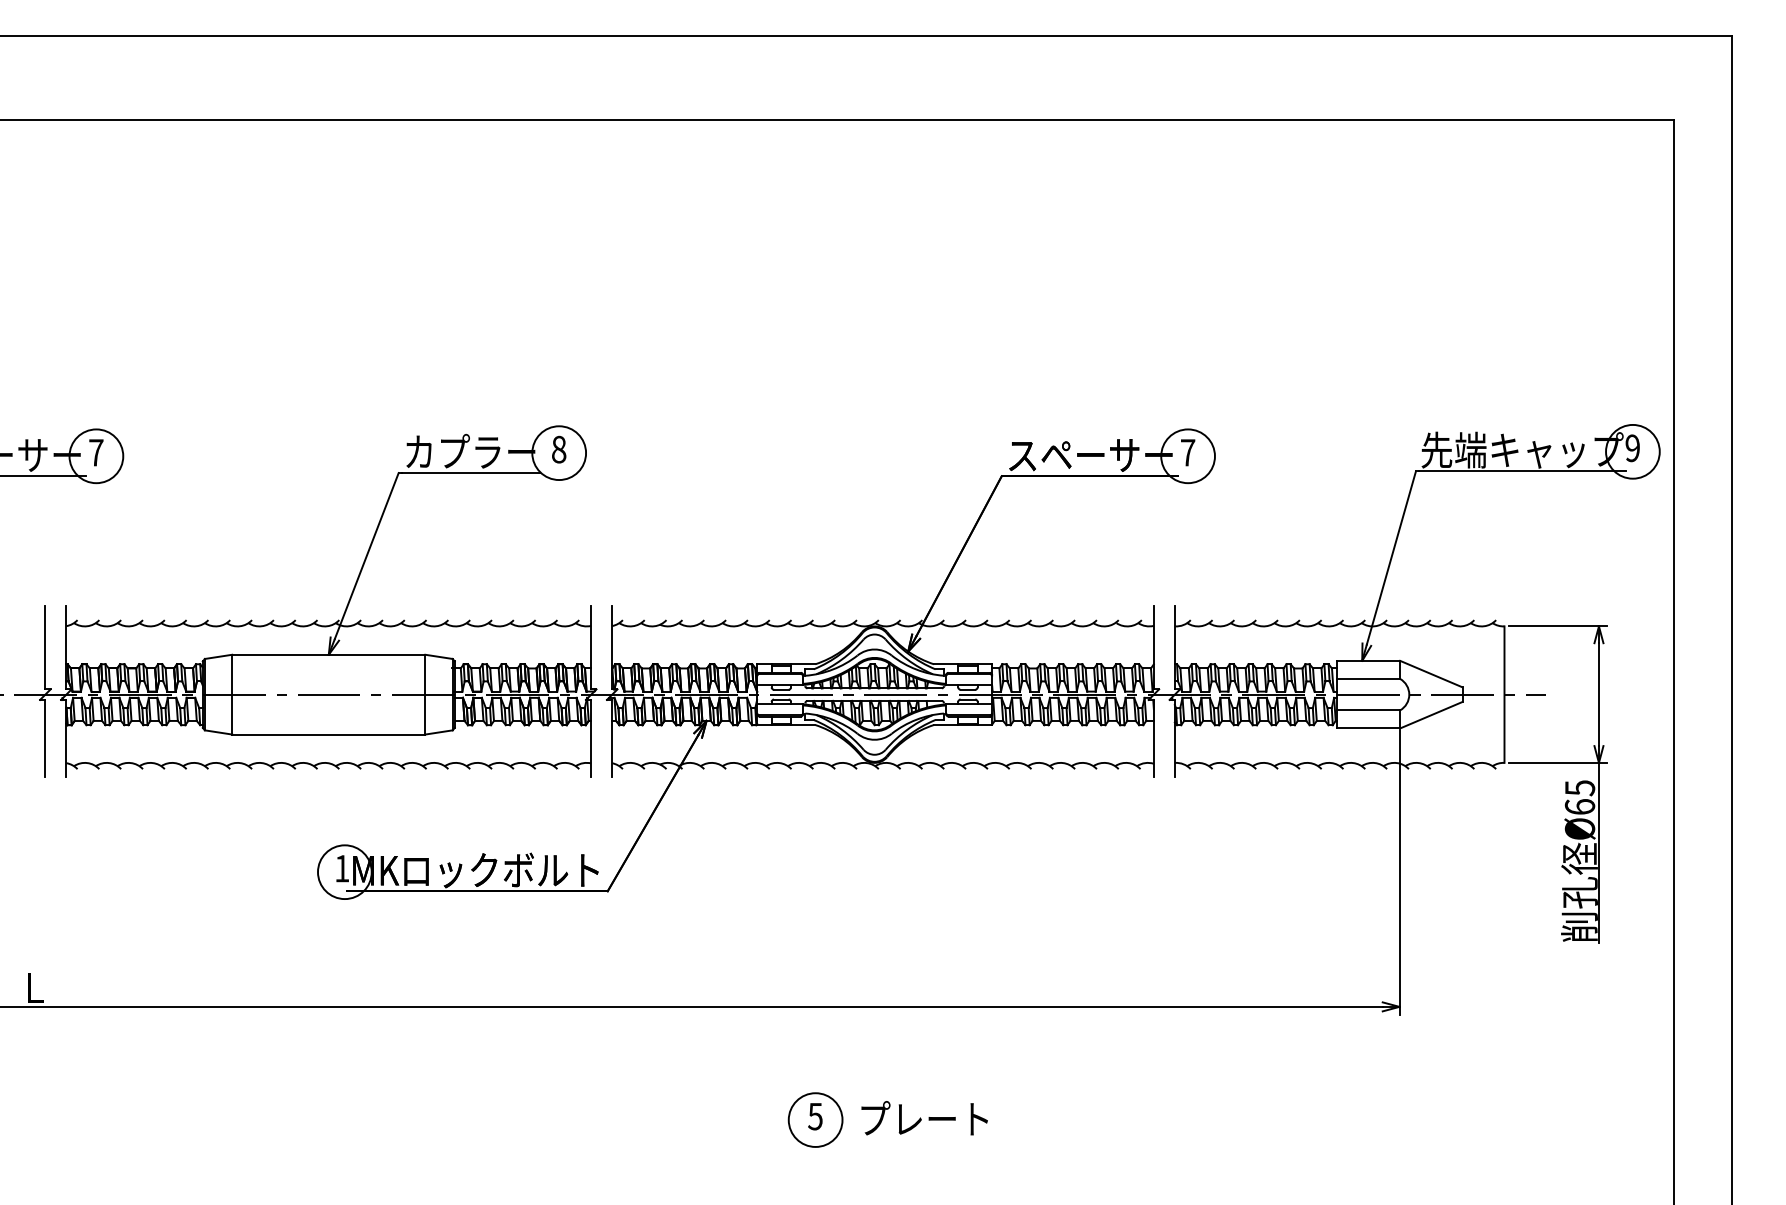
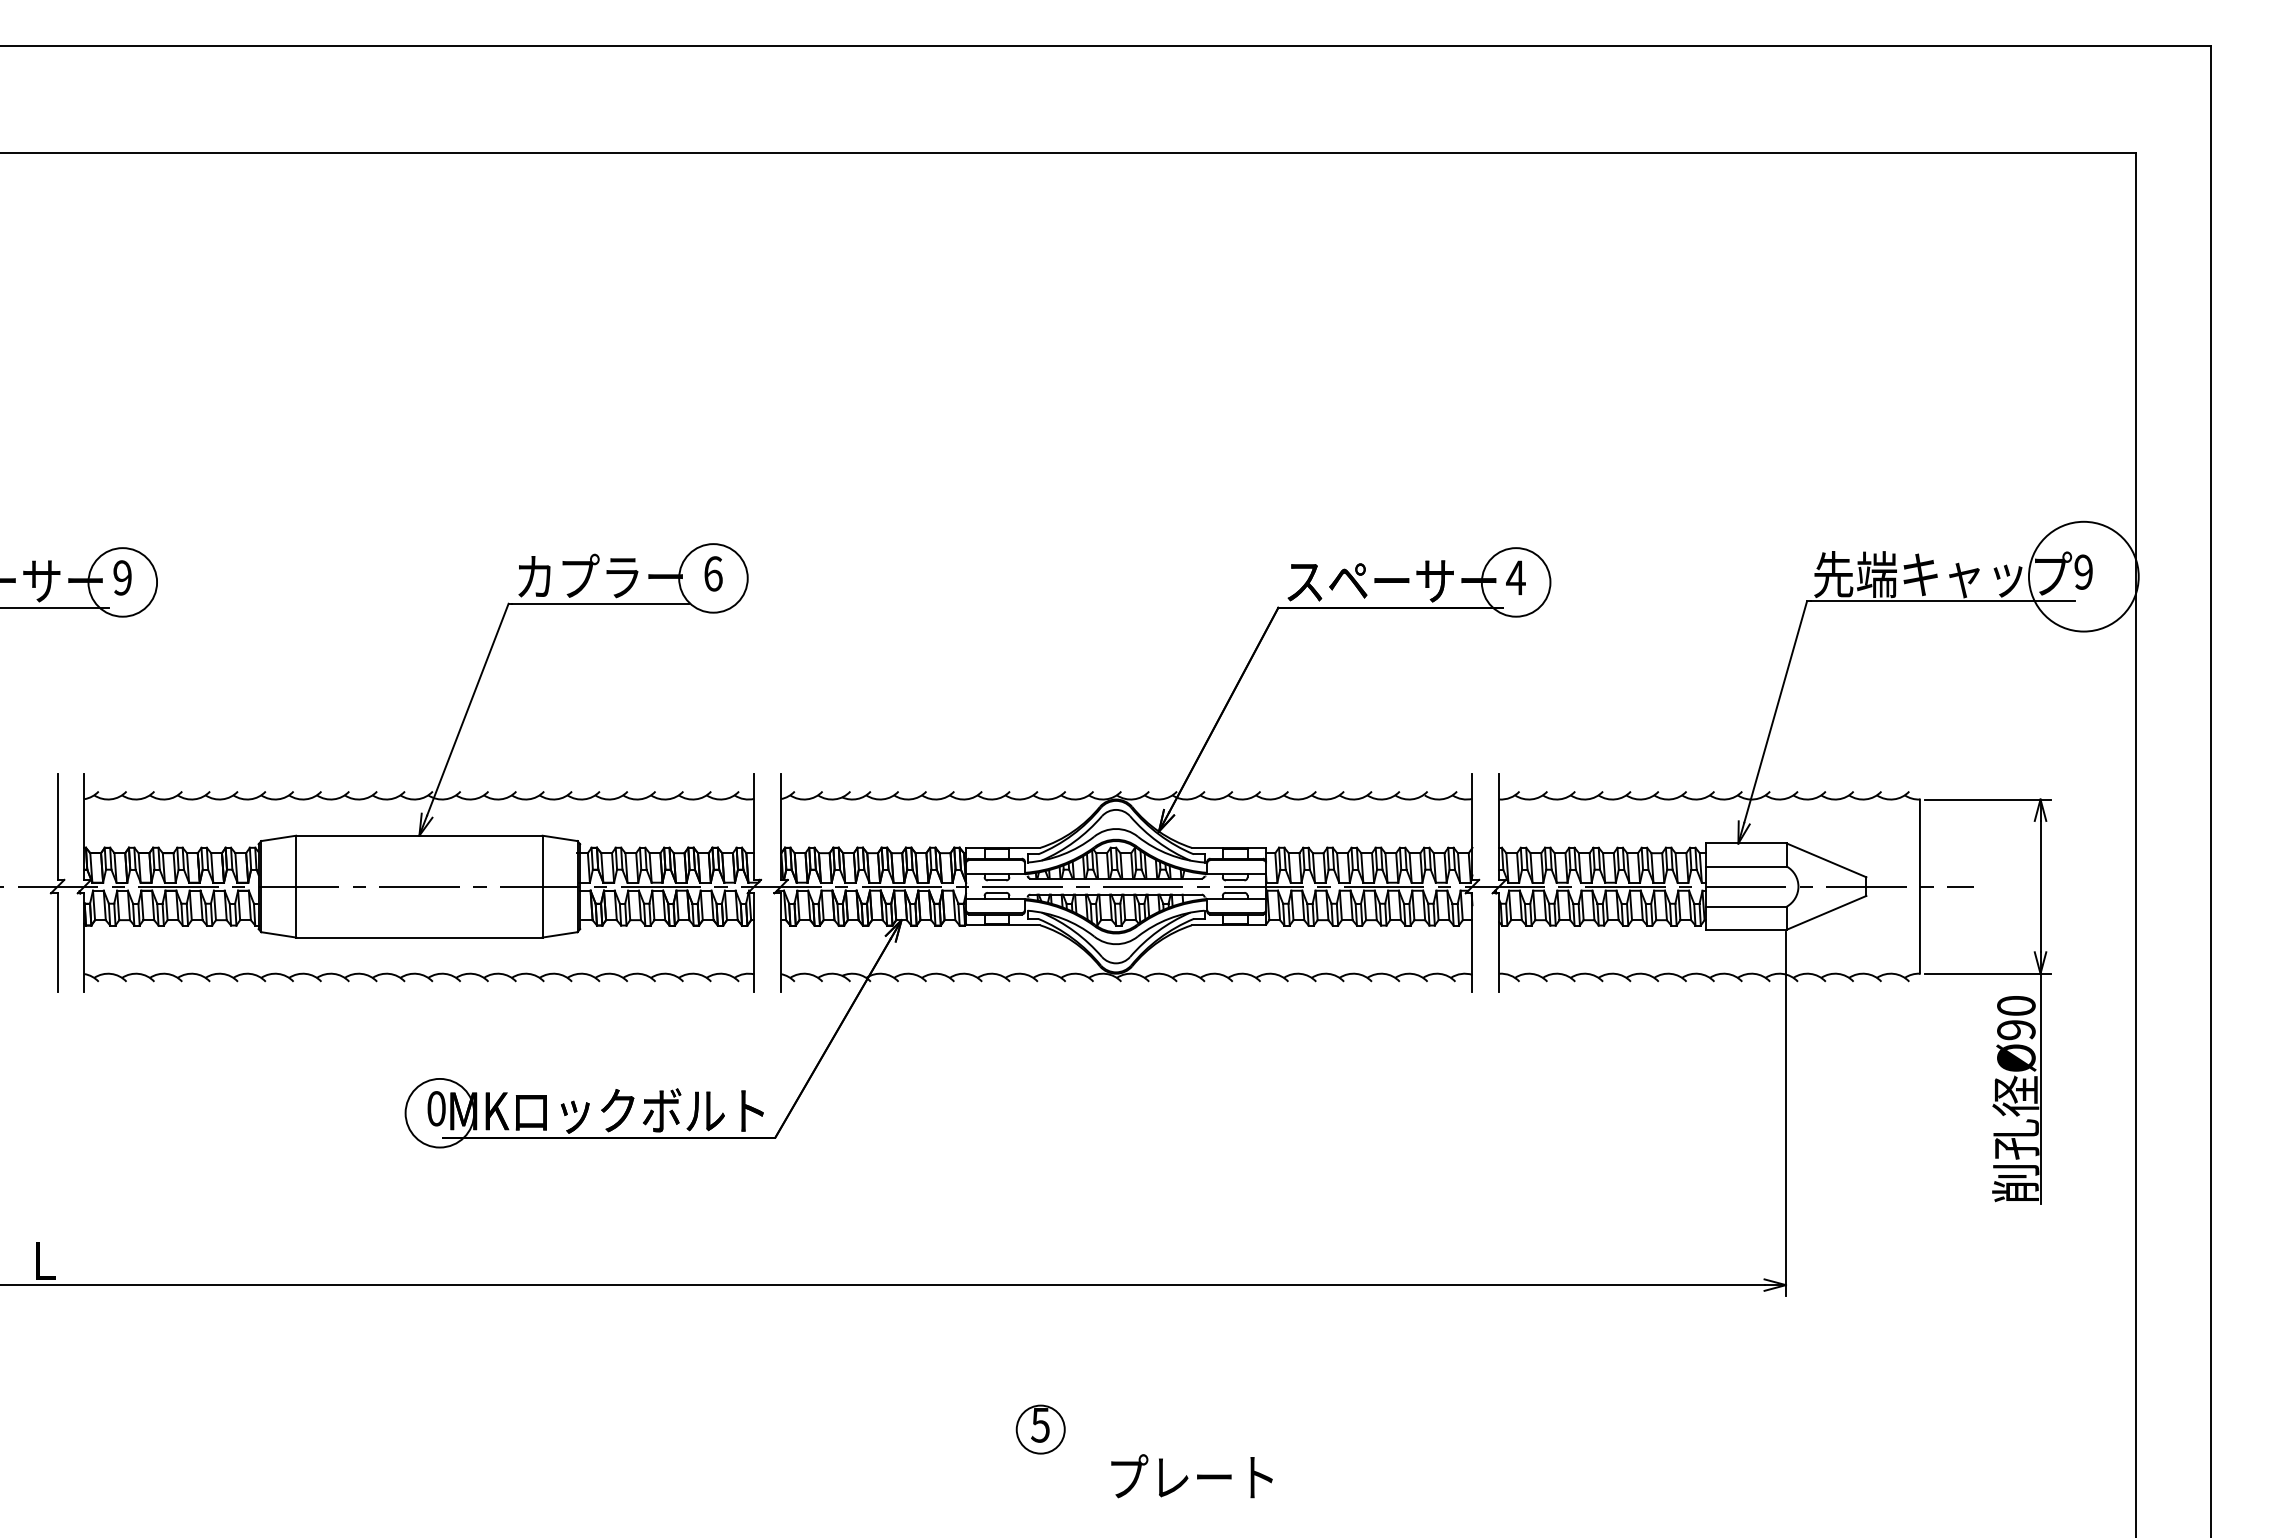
text: (559, 449) -> (713, 573), 8 -> 6
circle: (1632, 451) -> (2083, 576), size x1.6
text: (96, 452) -> (122, 577), 7 -> 9
text: (1187, 452) -> (1515, 577), 7 -> 4
text: (1580, 797) -> (2016, 1018), Ø65 -> Ø90
text: (342, 868) -> (436, 1108), 1 -> 0
text: (924, 1118) -> (1191, 1476), moved
circle: (815, 1120) -> (1040, 1429), size x0.7

